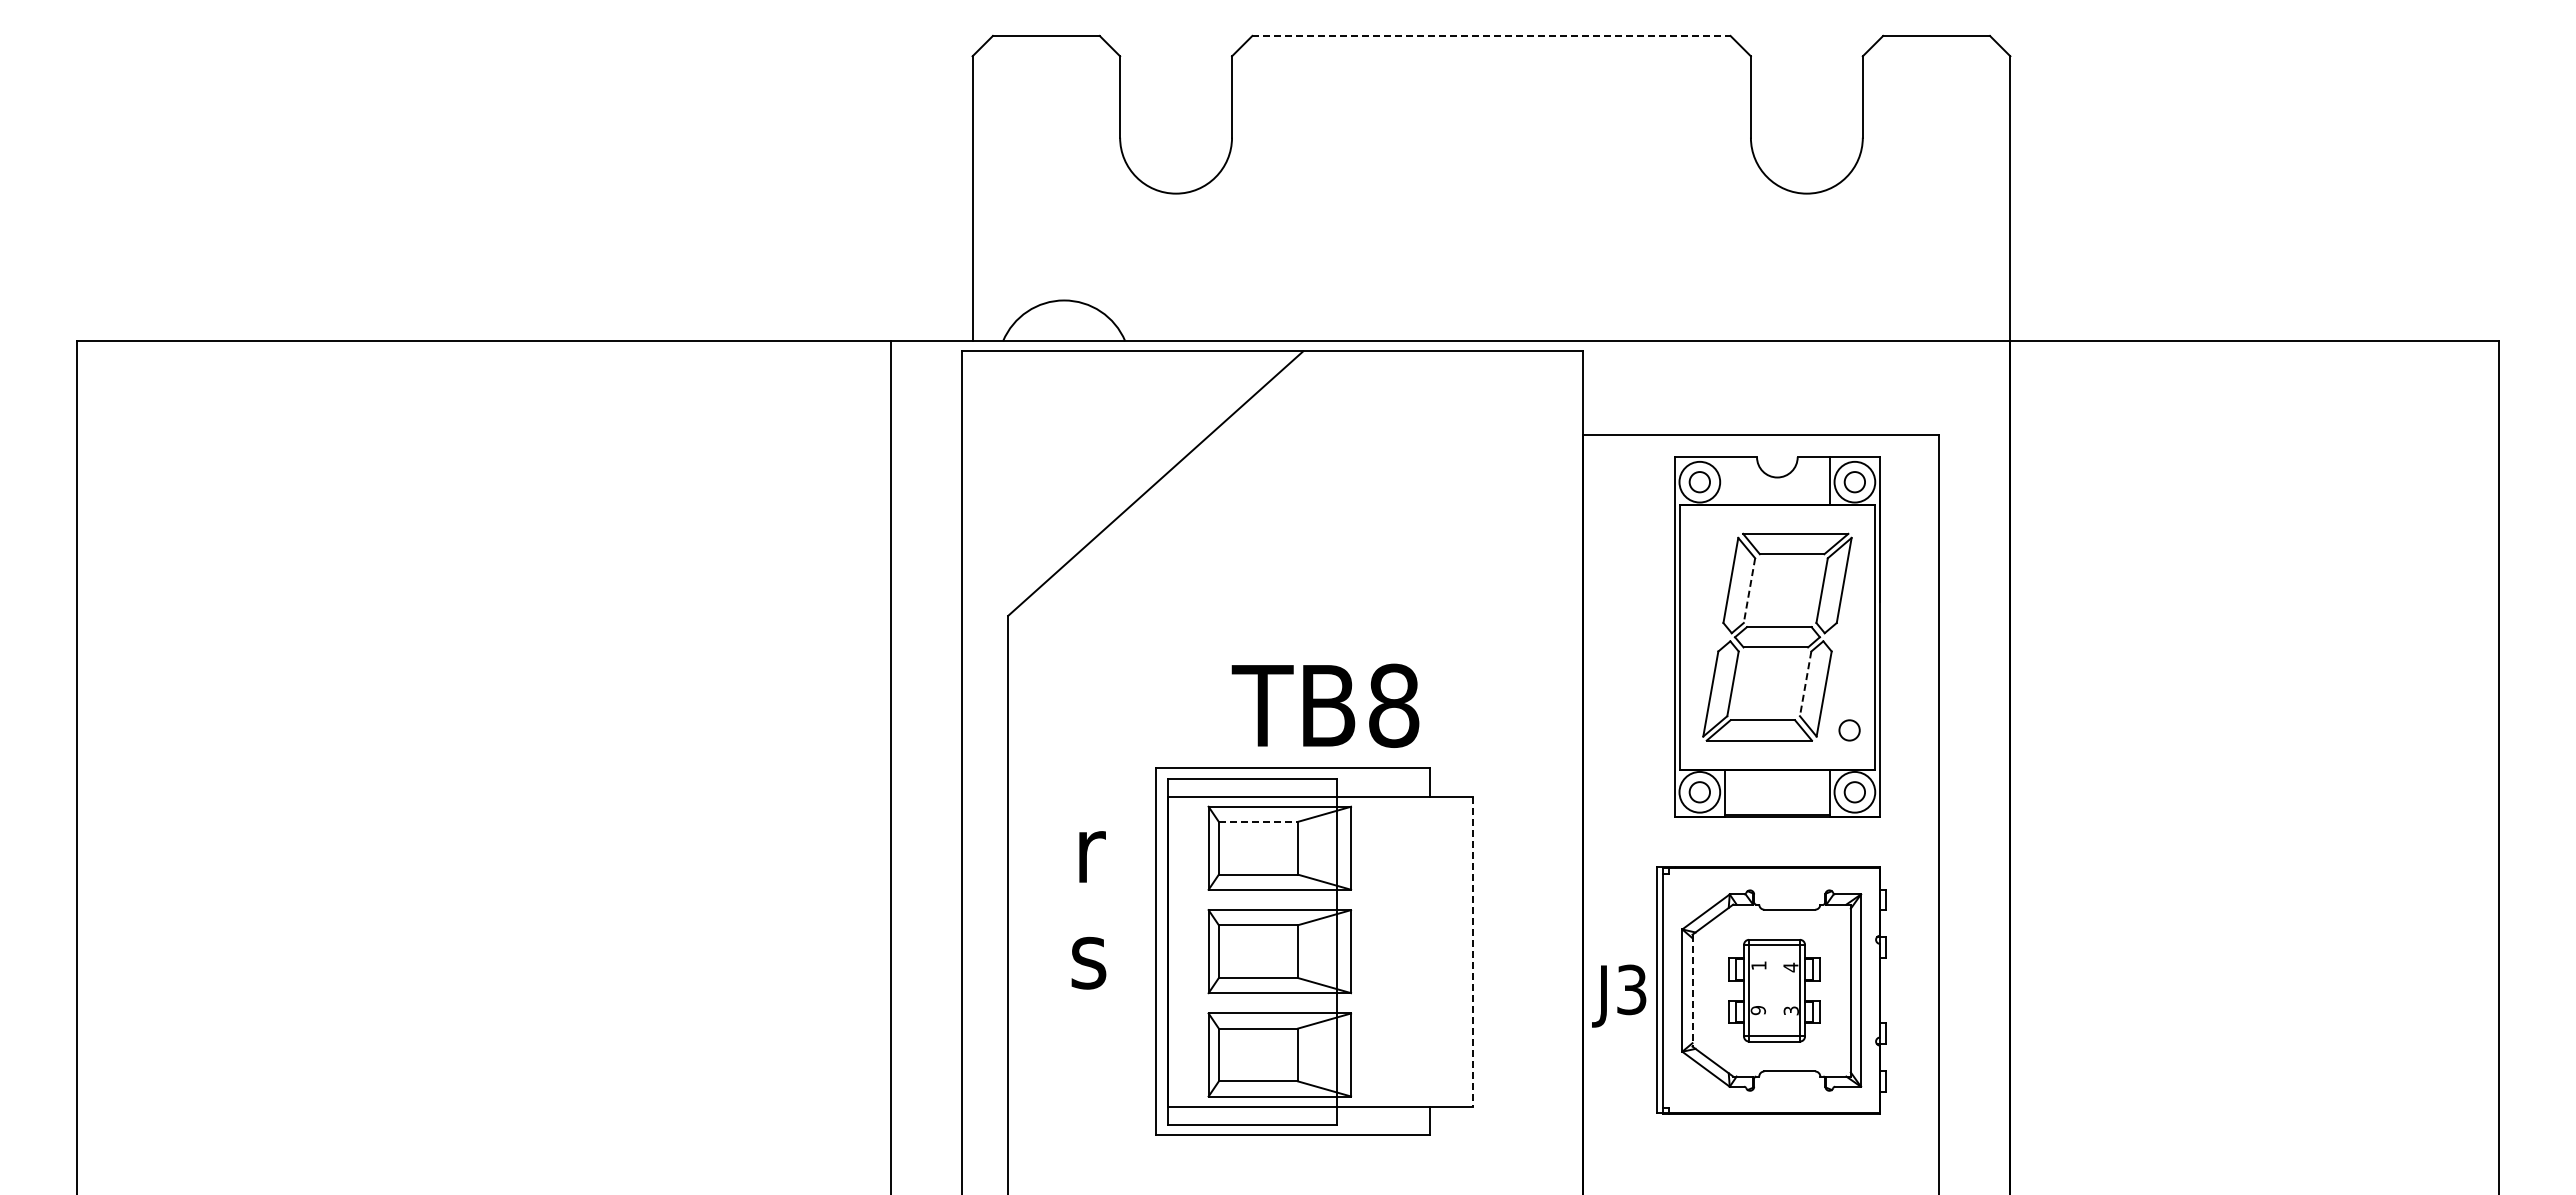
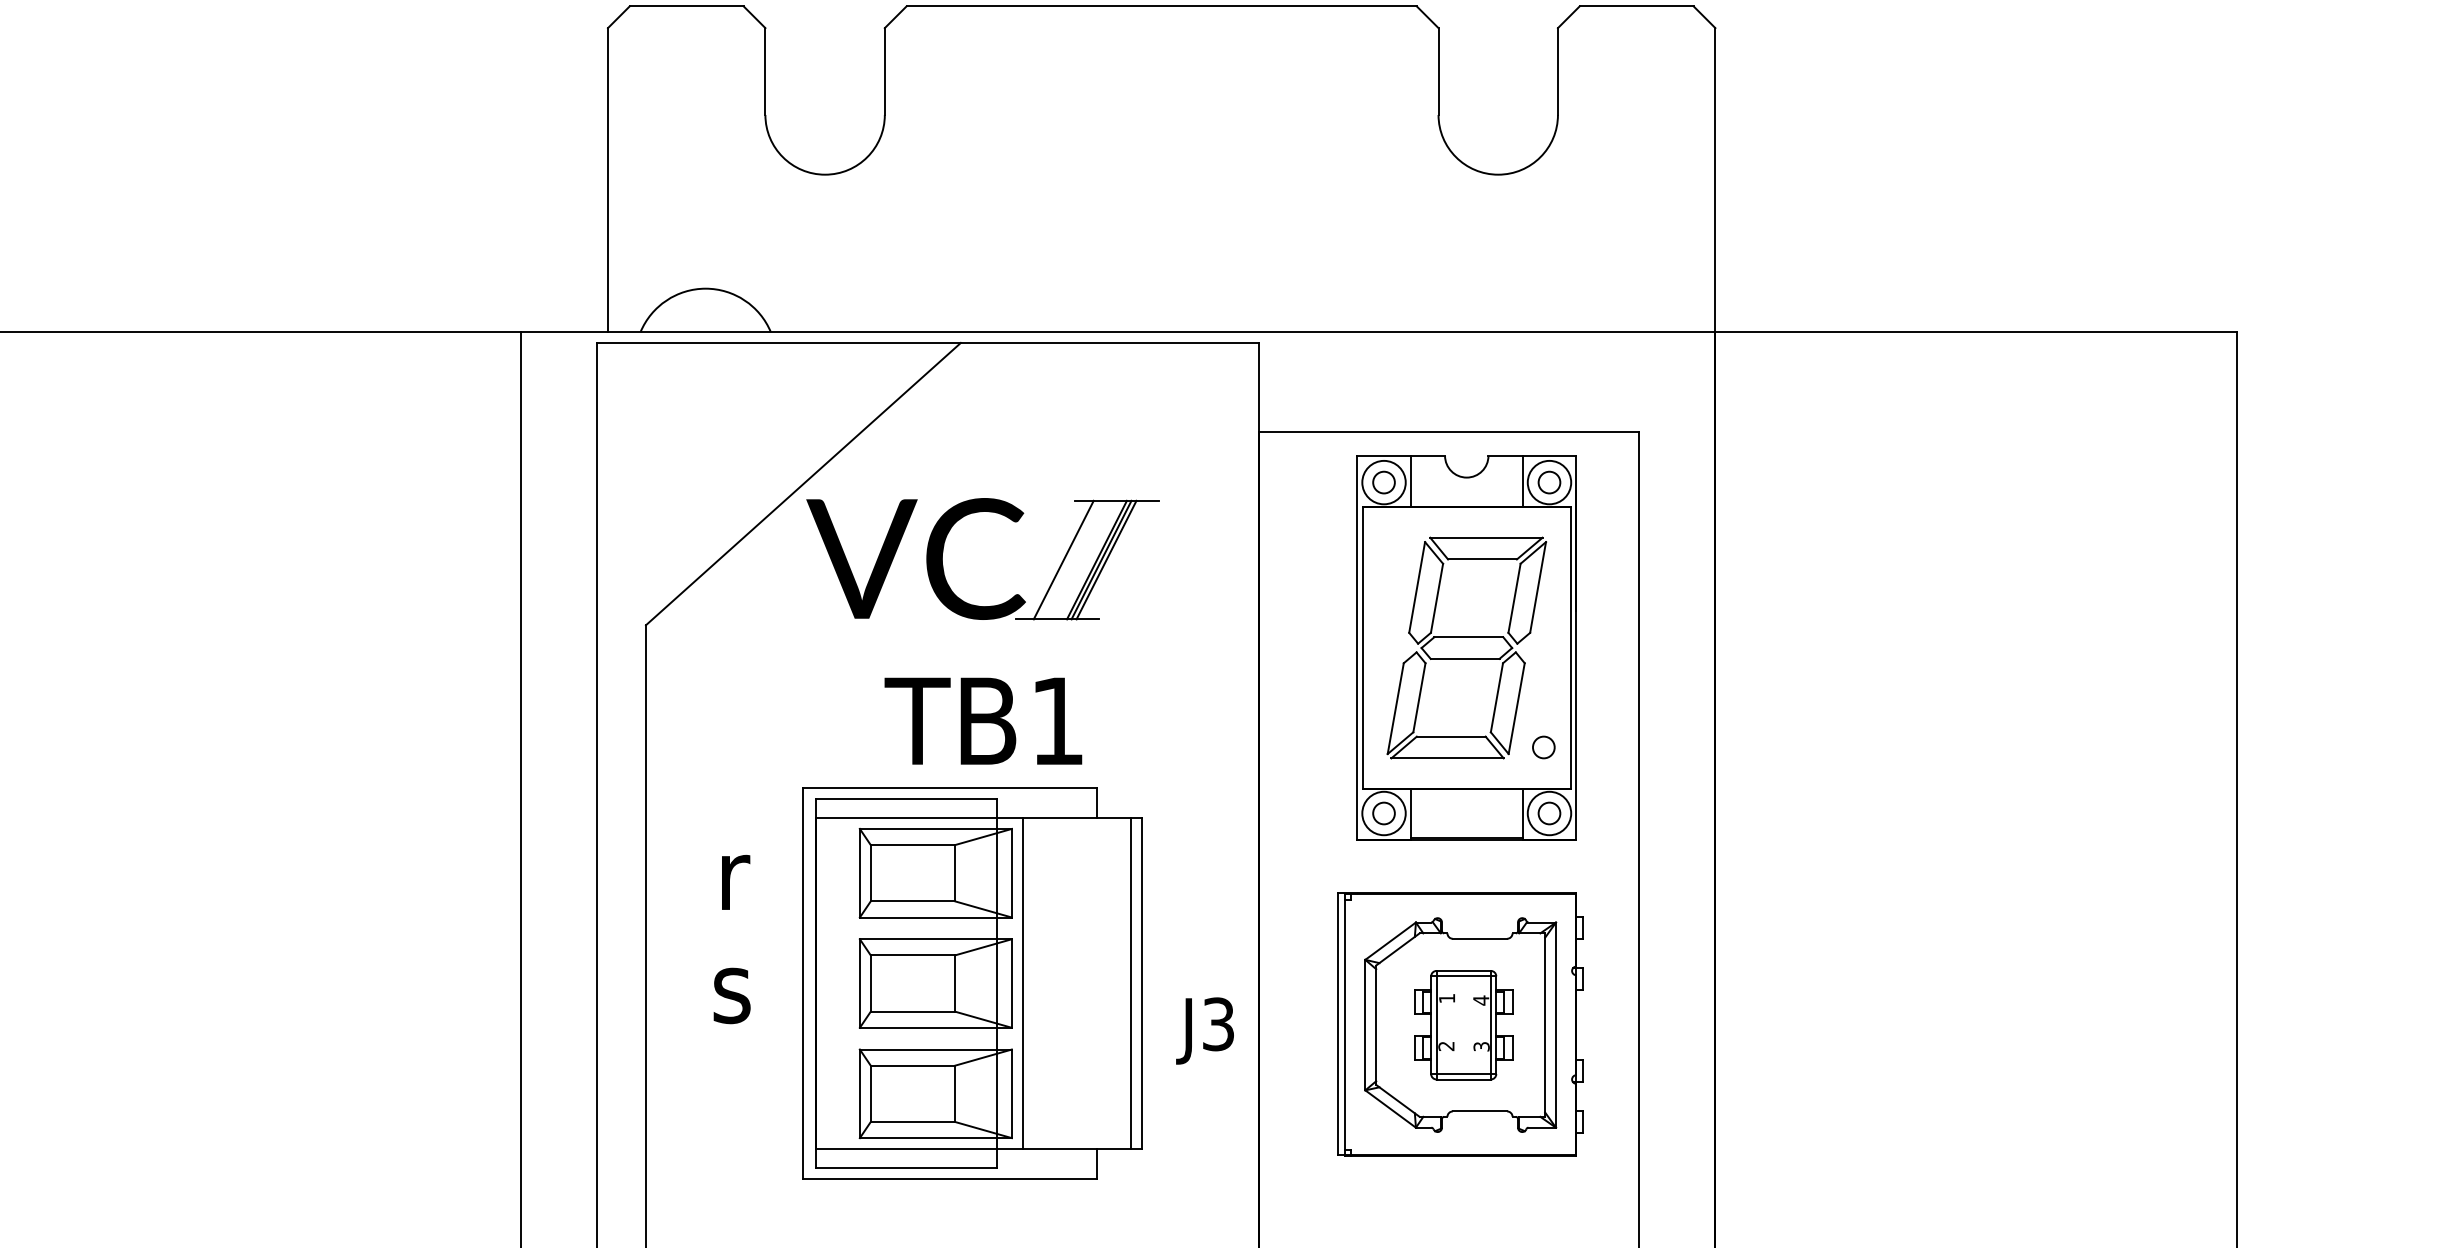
line: (1491, 35) -> (1161, 5), dashed -> solid
line: (1725, 480) -> (1411, 480), added
part: (1286, 553) -> (942, 558), added
line: (1749, 590) -> (1437, 598), dashed -> solid
line: (1805, 683) -> (1496, 697), dashed -> solid
text: (1394, 705) -> (1058, 720), TB8 -> TB1
line: (1258, 821) -> (913, 844), dashed -> solid
line: (1361, 951) -> (1022, 983), added
line: (1462, 951) -> (1130, 983), added
line: (1473, 952) -> (1142, 984), dashed -> solid
line: (1692, 990) -> (1376, 1025), dashed -> solid
text: (1619, 995) -> (1205, 1030), moved
text: (1757, 1010) -> (1445, 1046), 9 -> 2

